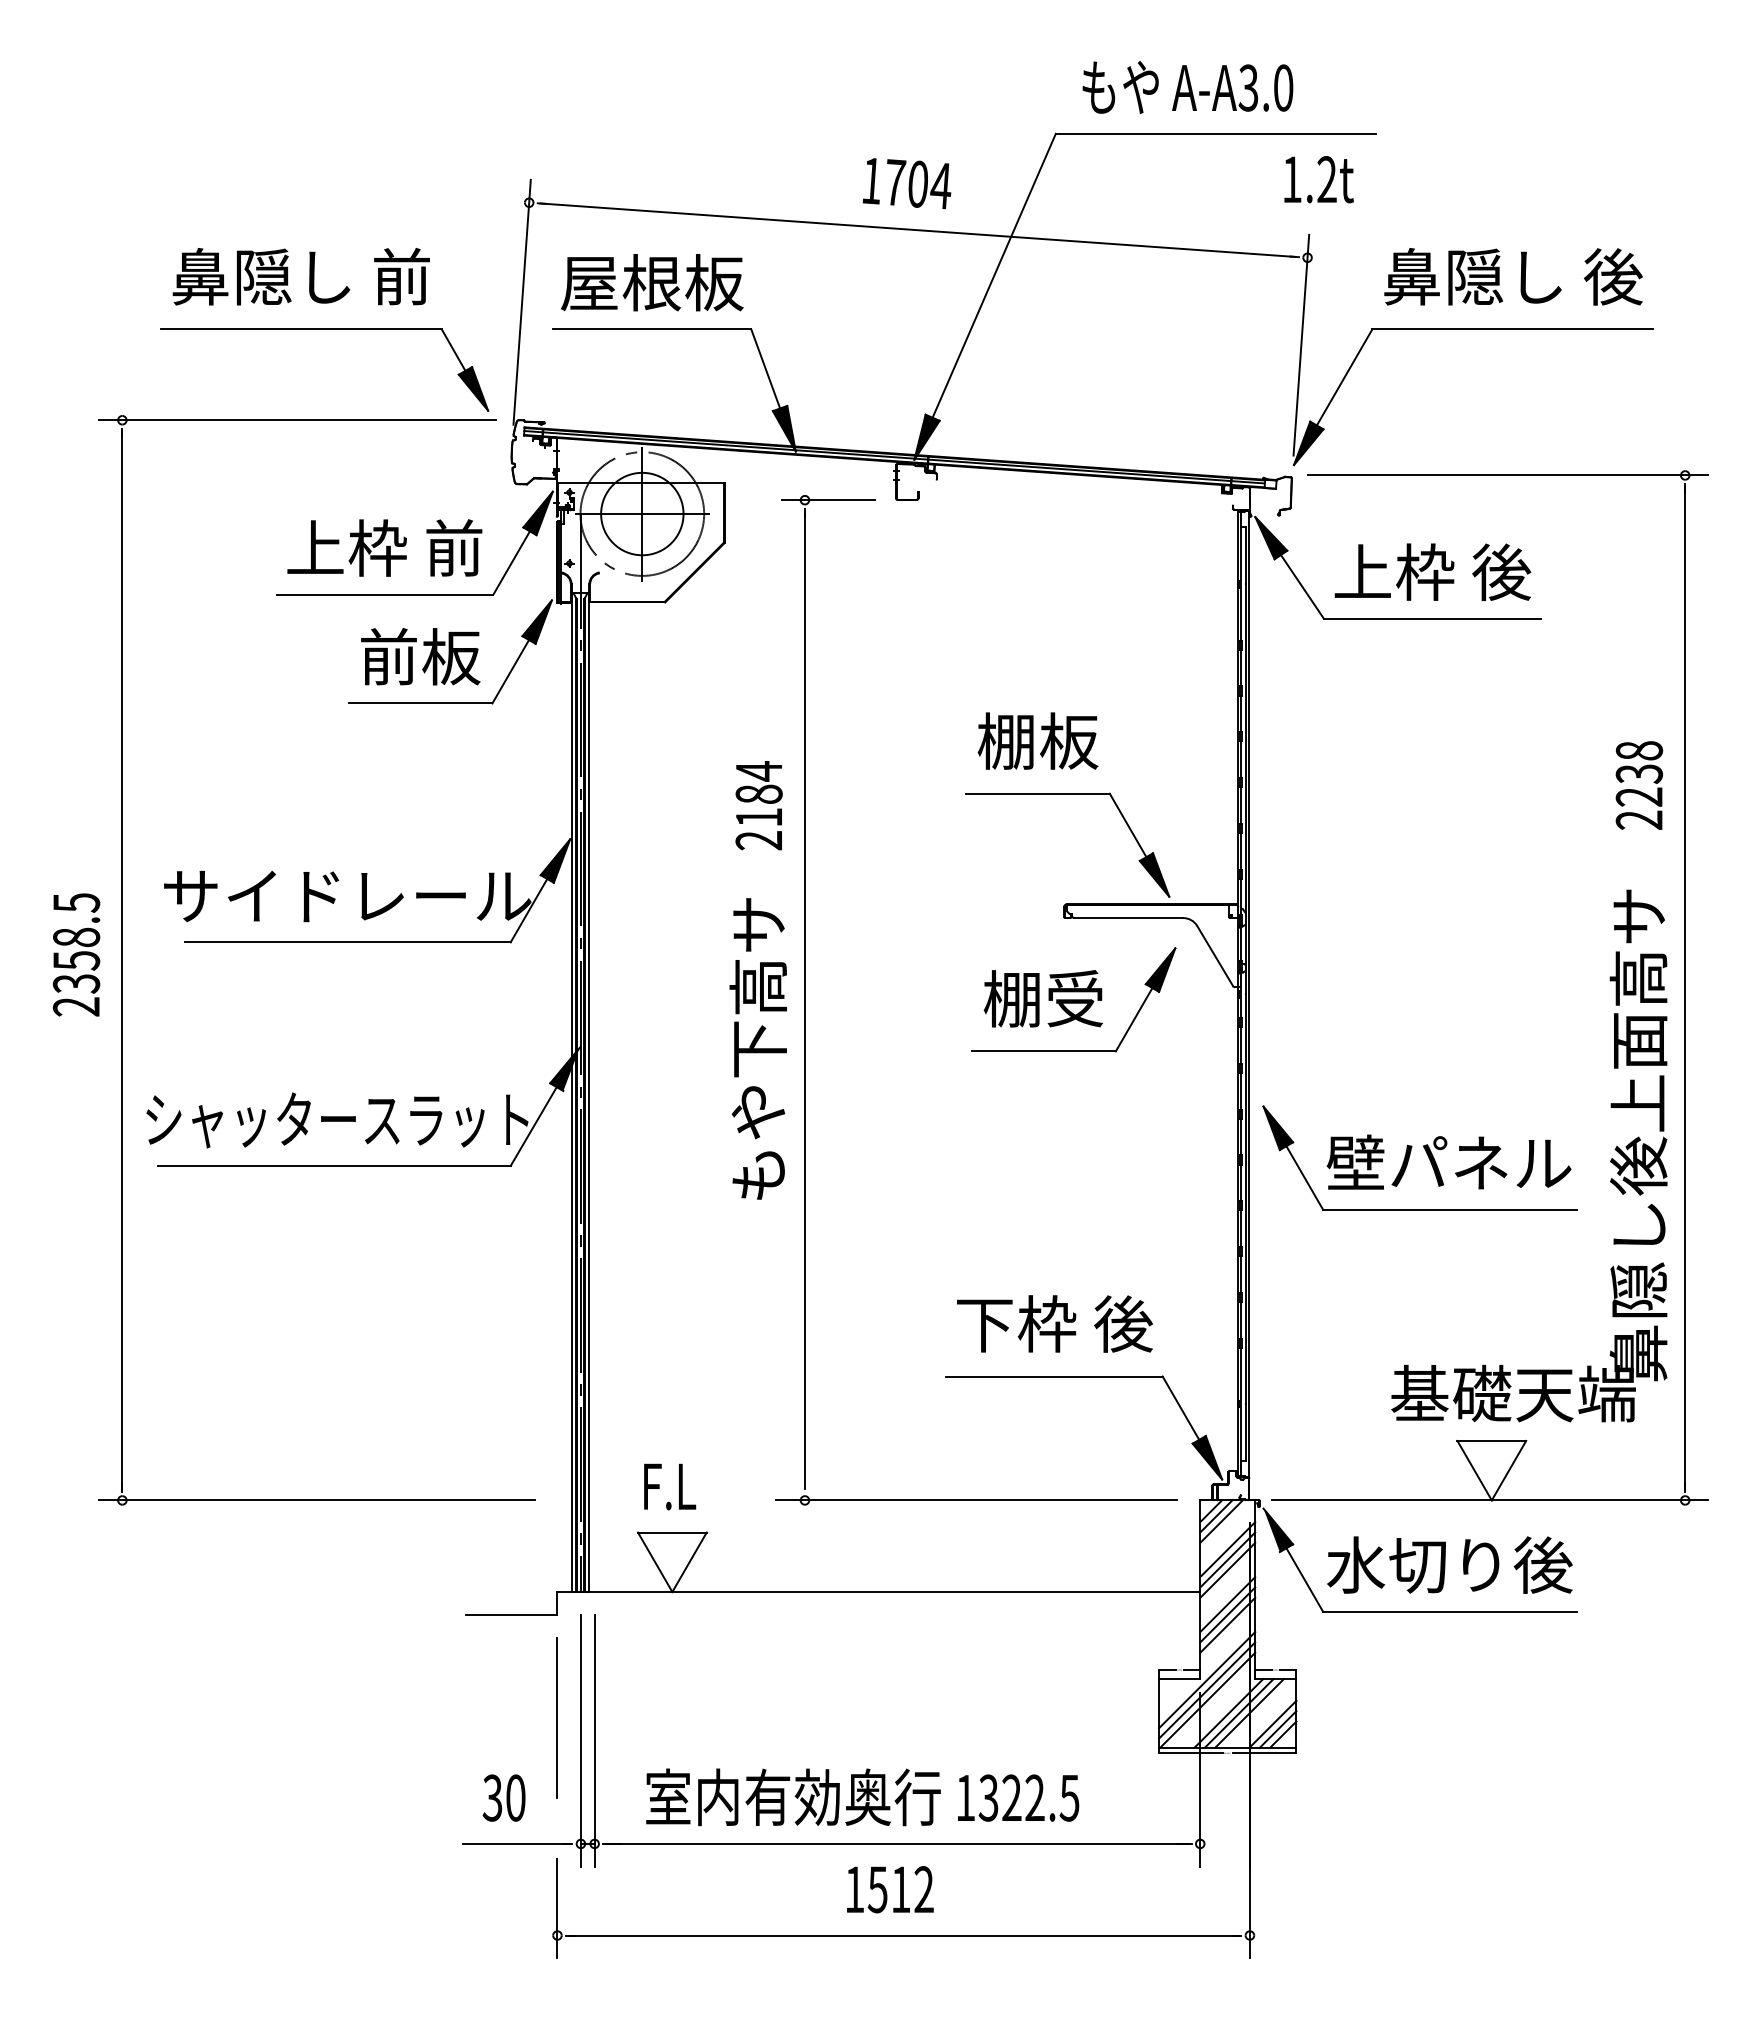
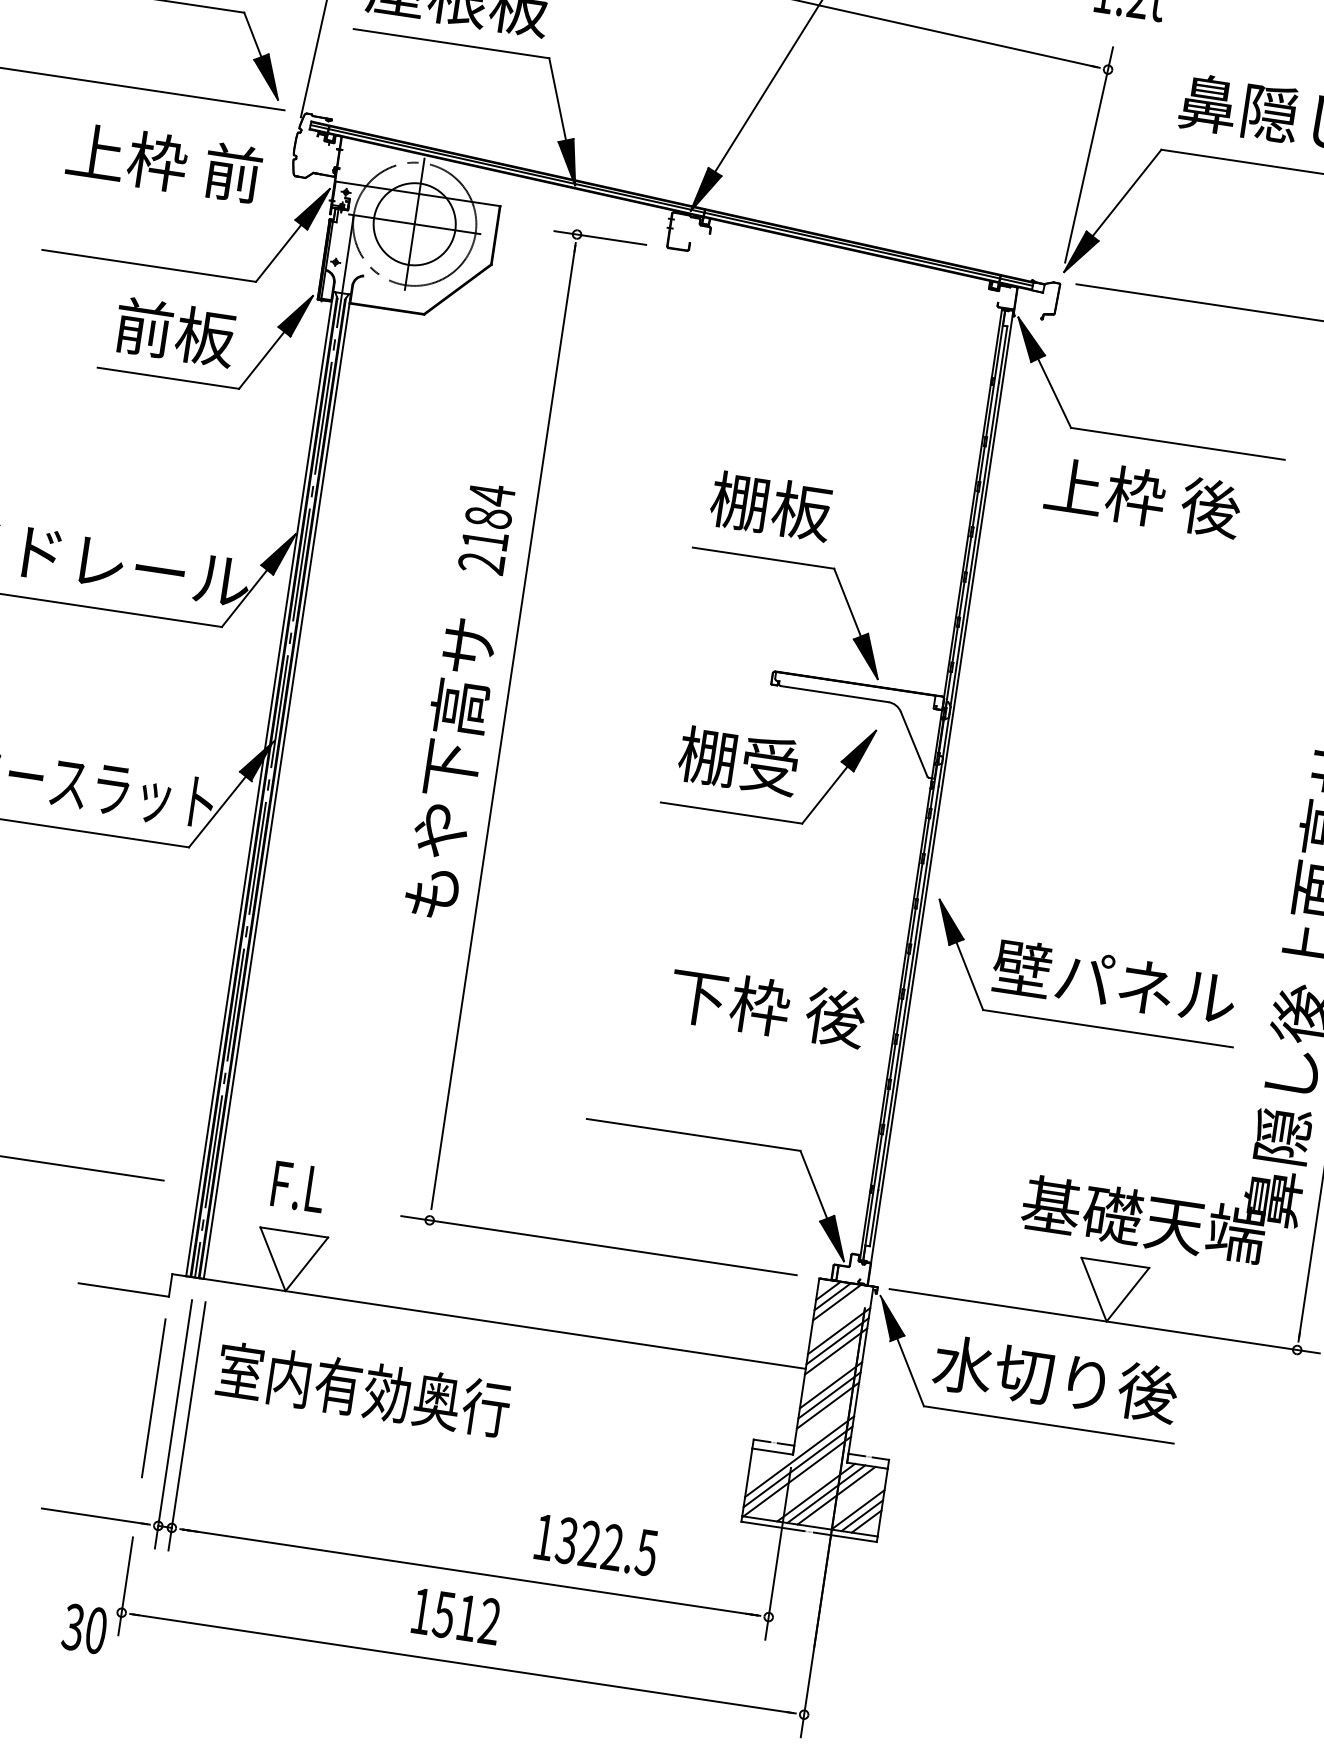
text: (384, 547) -> (164, 162), moved
text: (1432, 571) -> (1142, 496), moved
text: (1054, 1323) -> (767, 1006), moved
text: (503, 1797) -> (84, 1628), moved
text: (793, 1797) -> (363, 1389), moved

